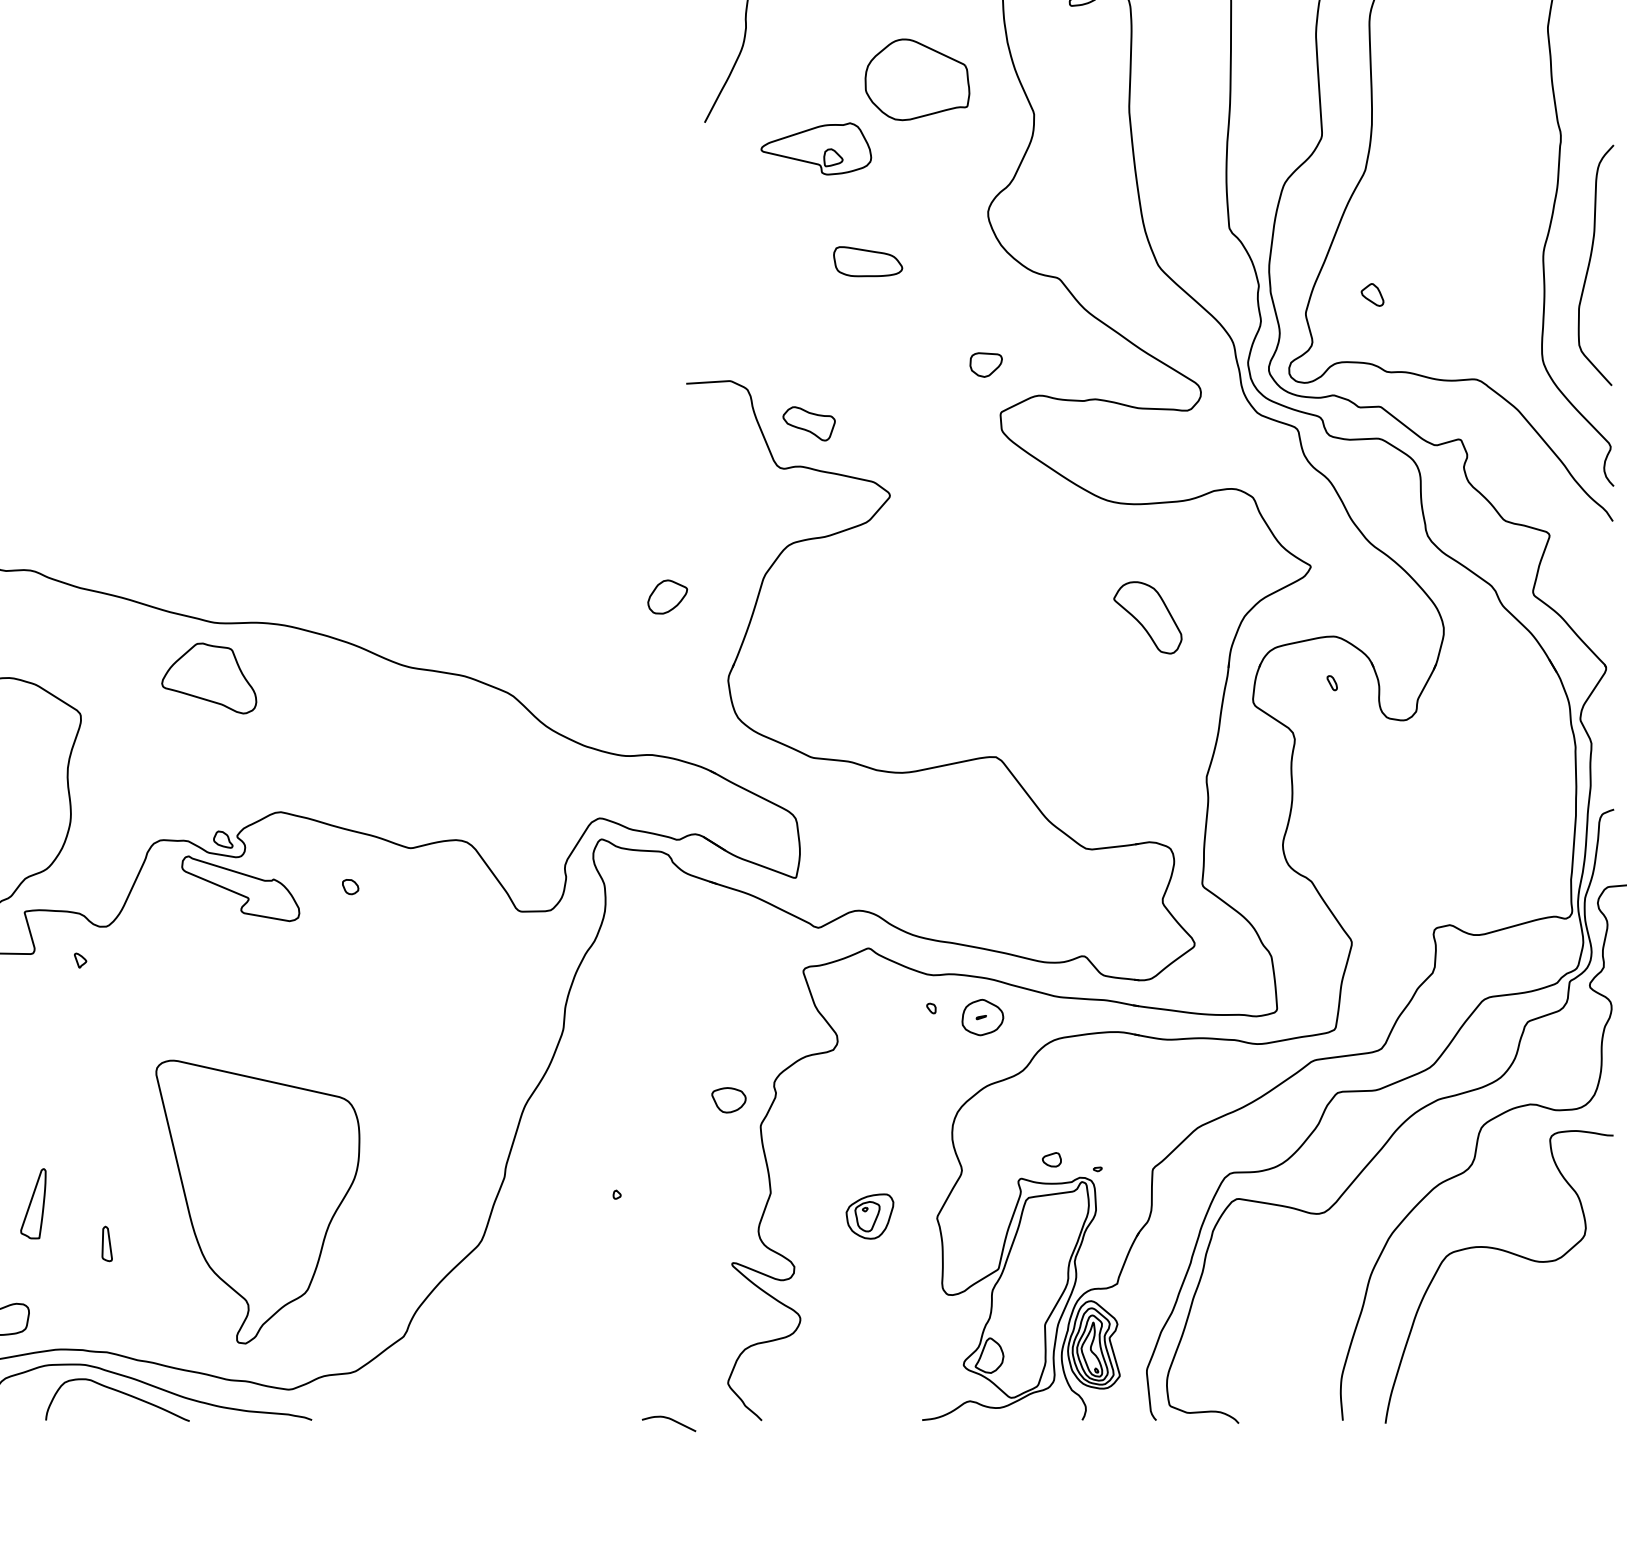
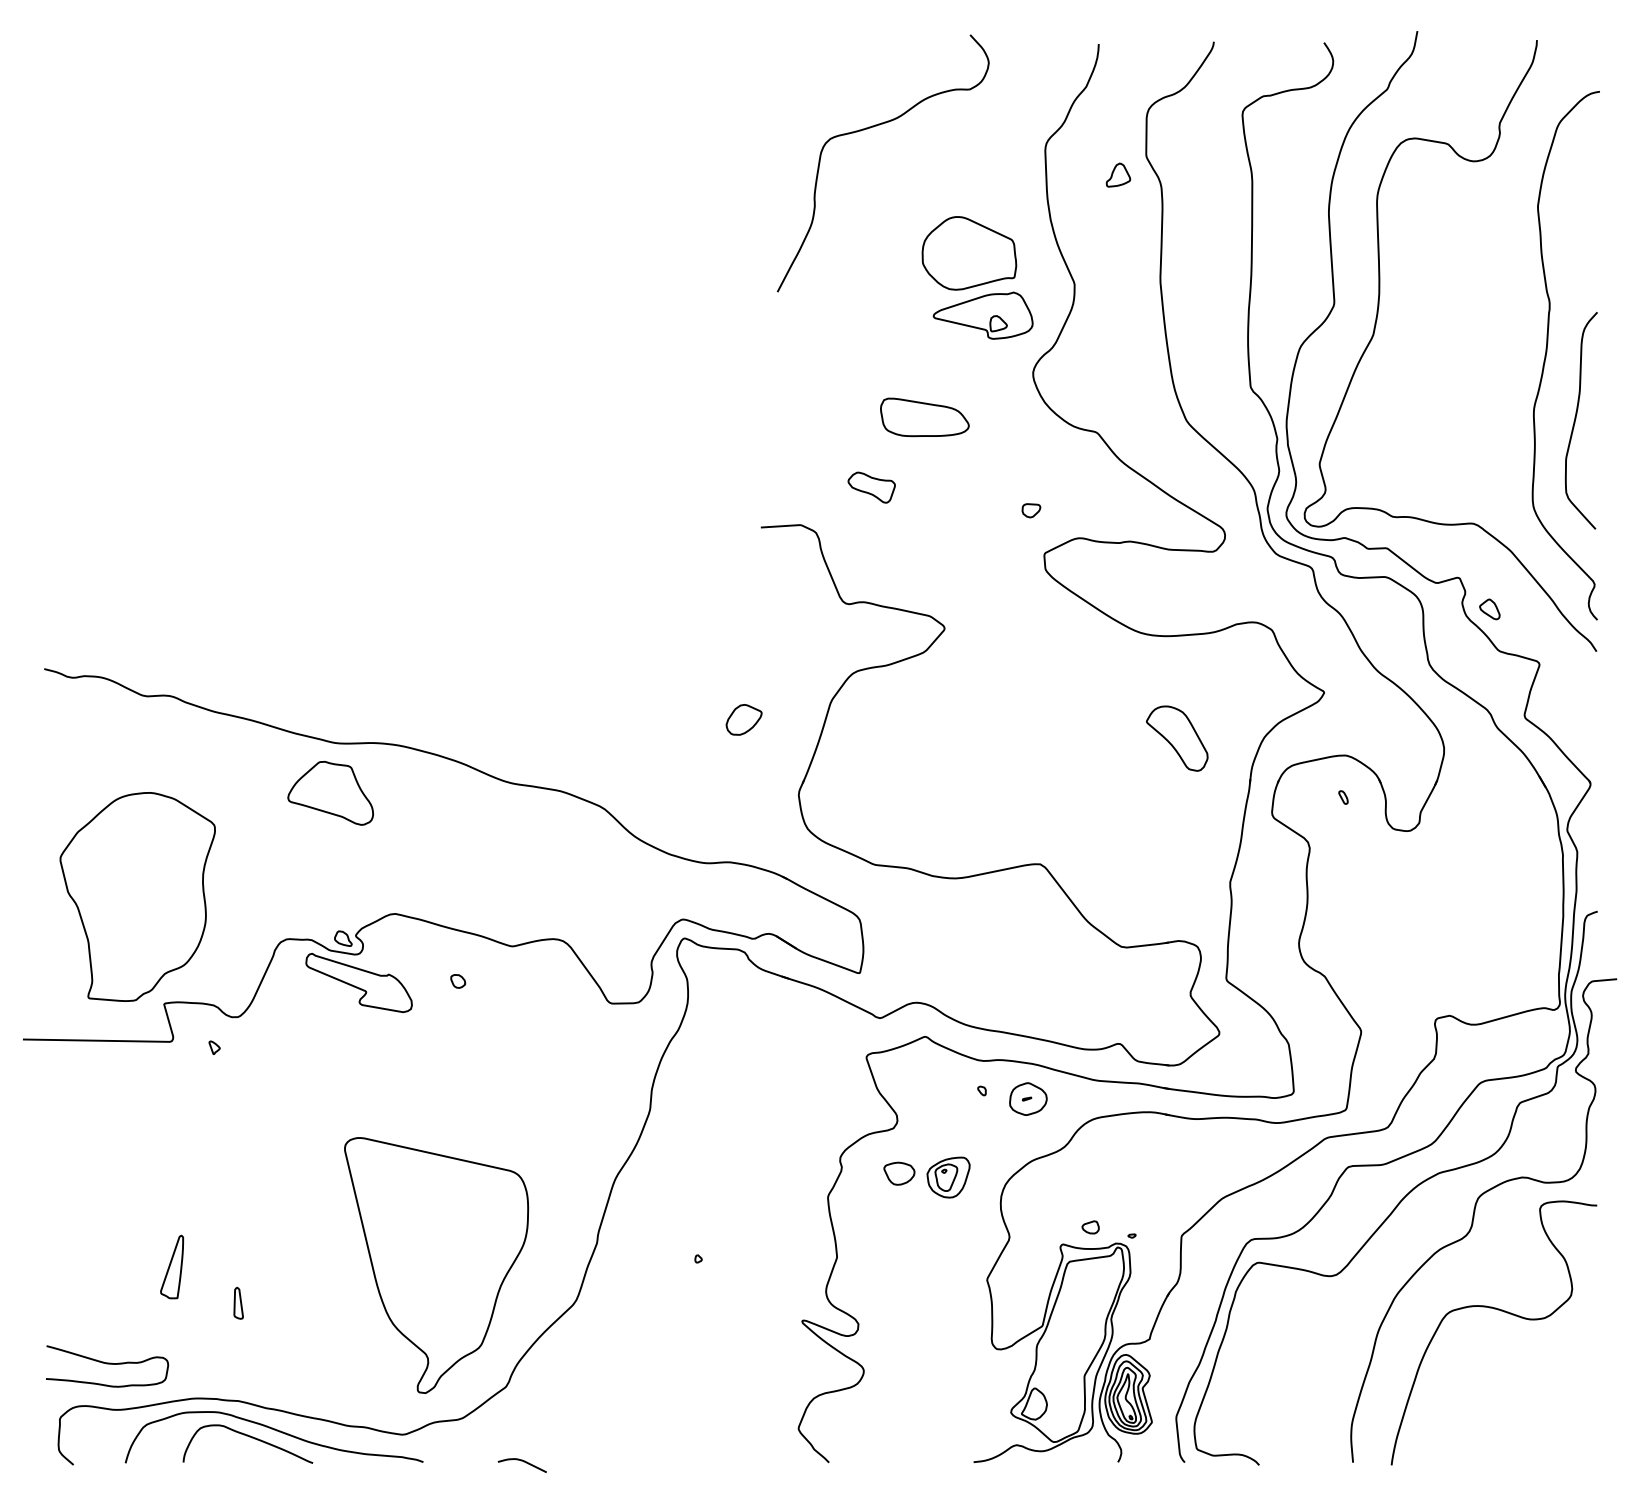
part: (815, 148) -> (982, 315), moved
part: (867, 261) -> (924, 417), size x1.43
part: (1372, 295) -> (1489, 609), moved
part: (986, 364) -> (1031, 510), size x0.62
part: (808, 423) -> (871, 487), moved
part: (729, 1100) -> (899, 1173), moved
part: (257, 1202) -> (436, 1265), moved
part: (869, 1216) -> (948, 1177), moved
curve: (670, 1420) -> (523, 1462), moved

